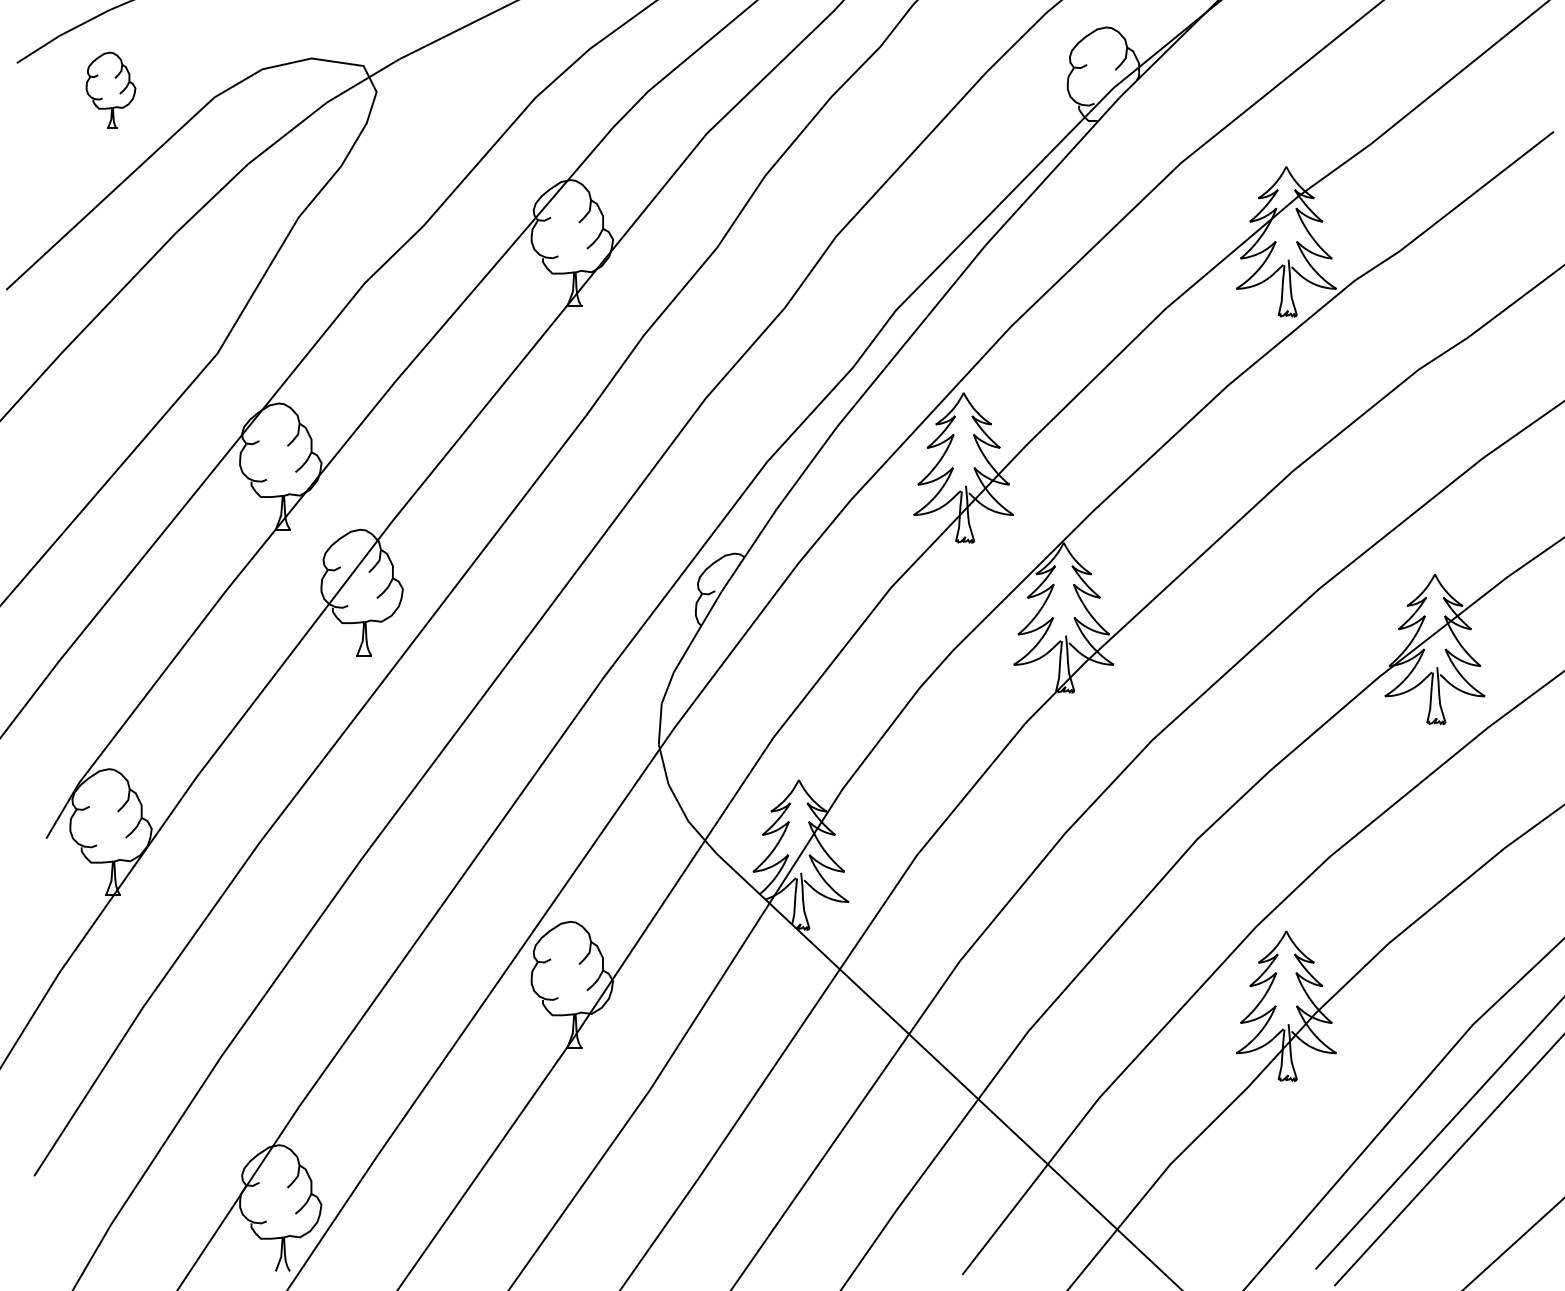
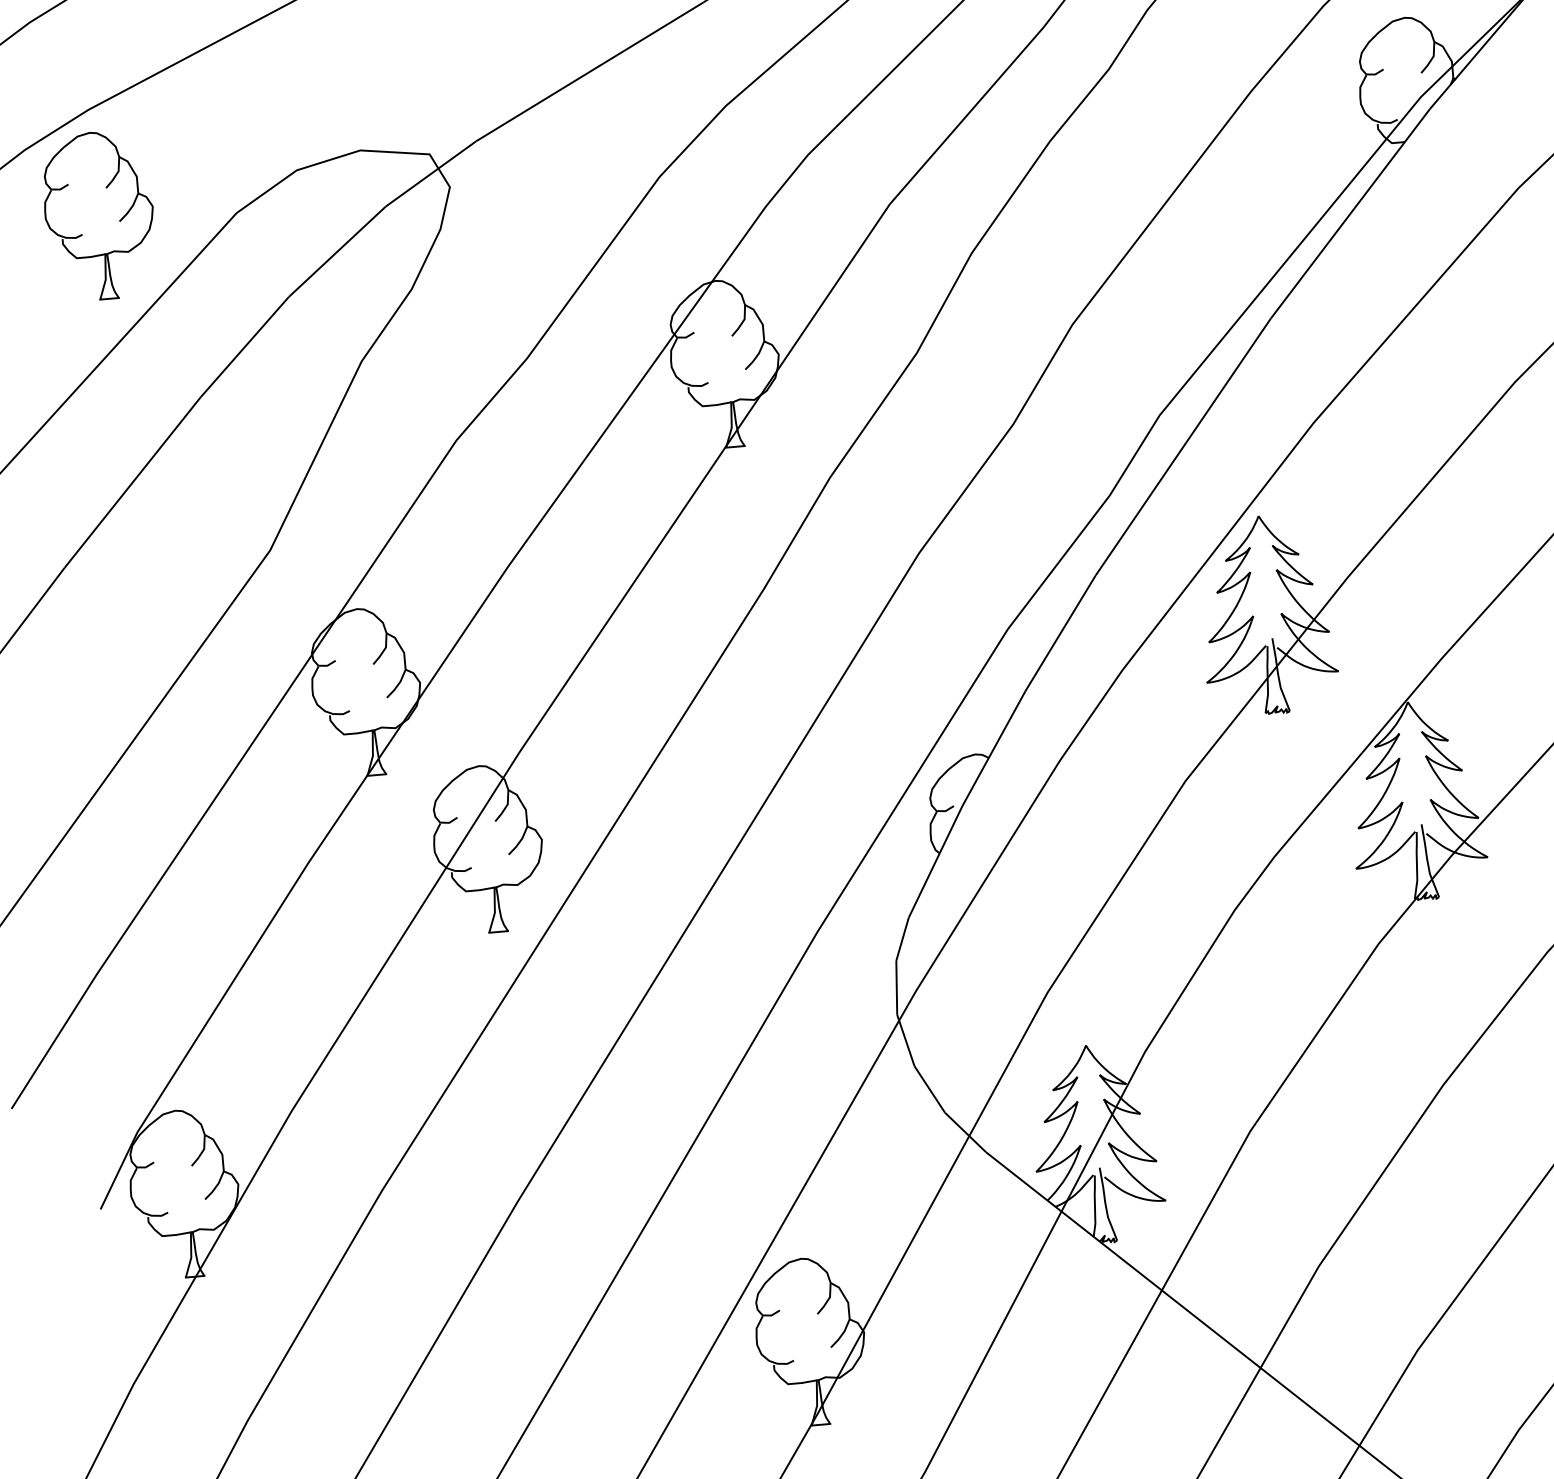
part: (110, 90) -> (98, 215), size x1.67

